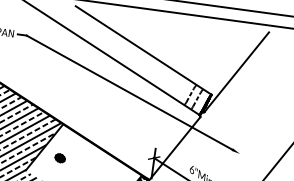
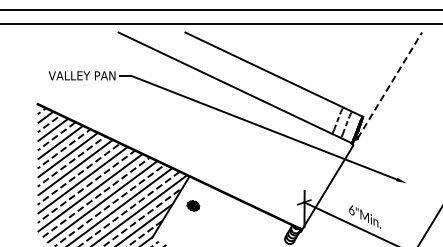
line: (237, 72) -> (390, 85), solid -> dashed
part: (60, 157) -> (193, 205), moved

